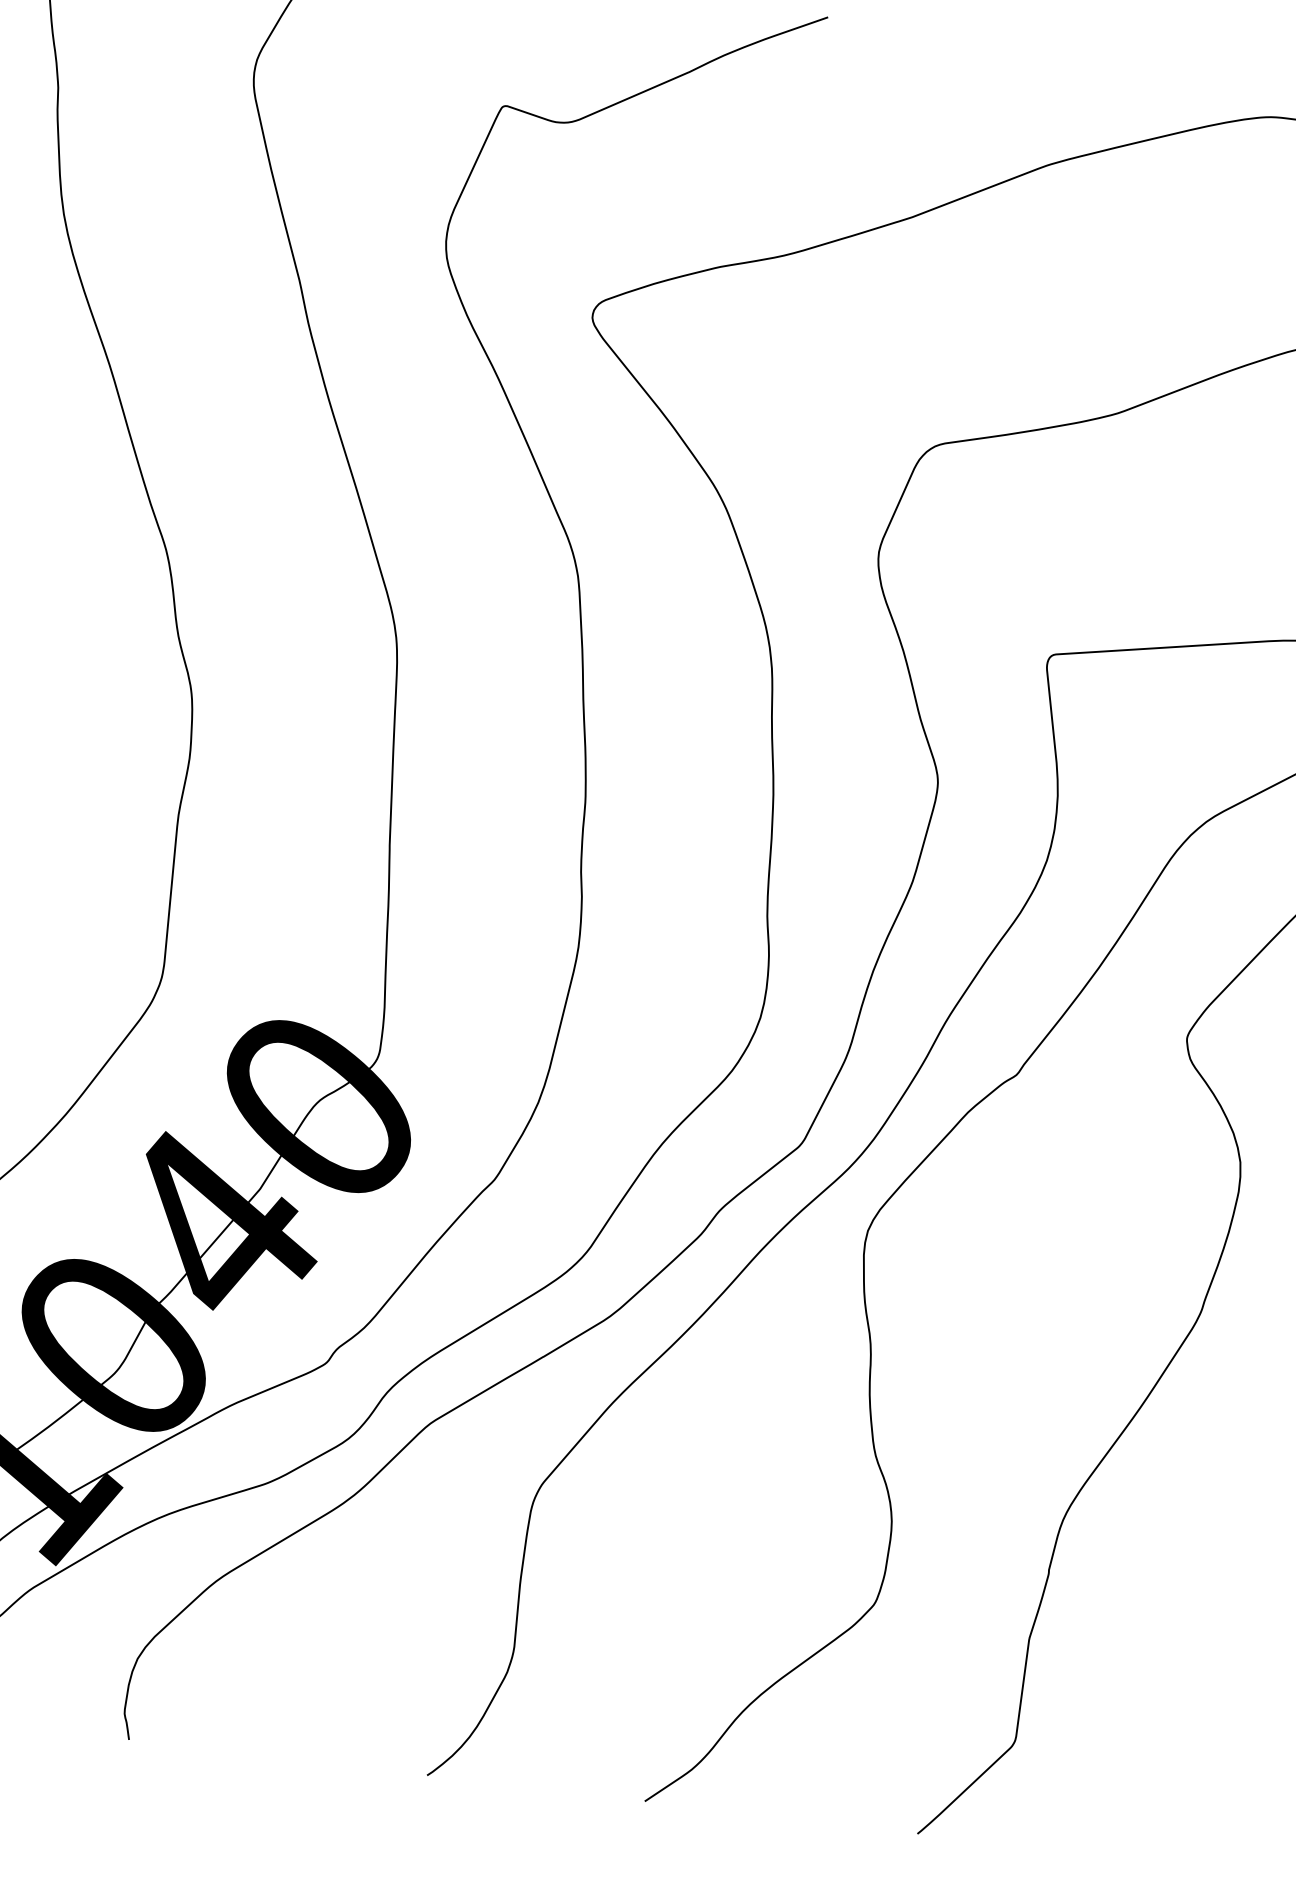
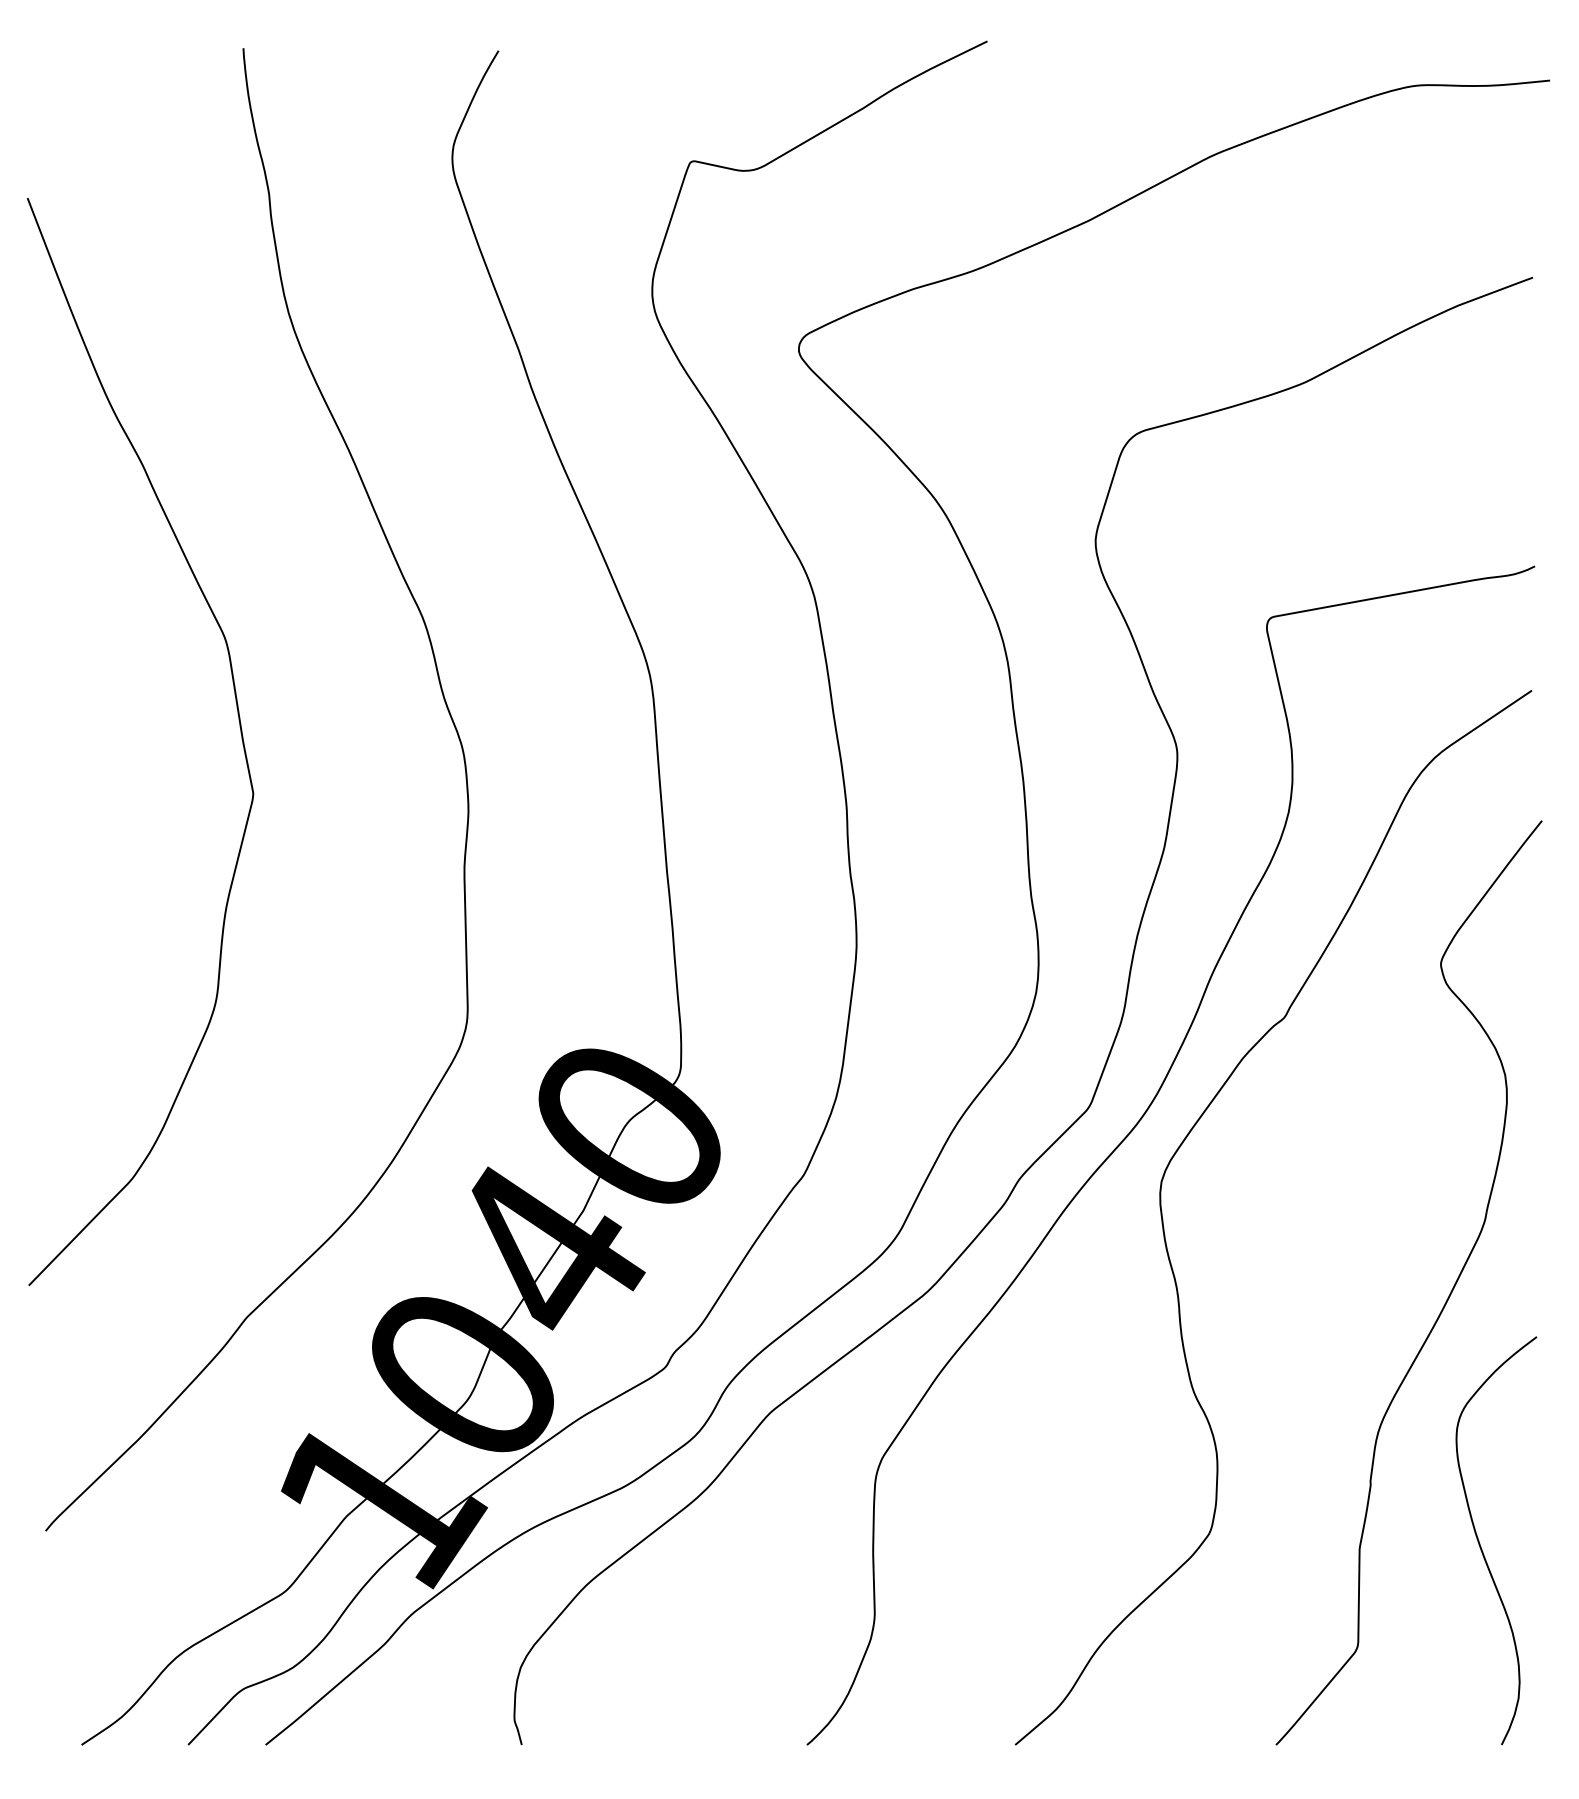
curve: (1156, 1652) -> (1481, 1546), added

